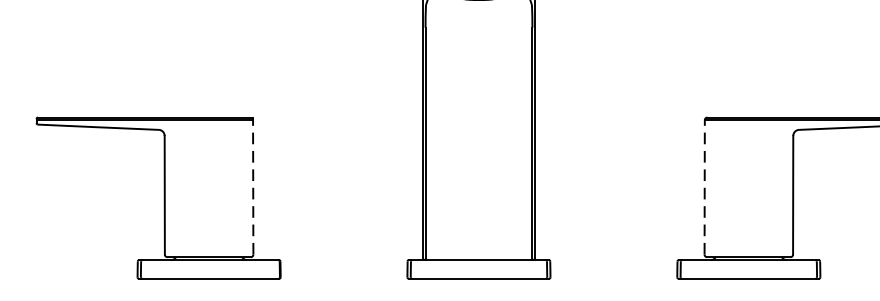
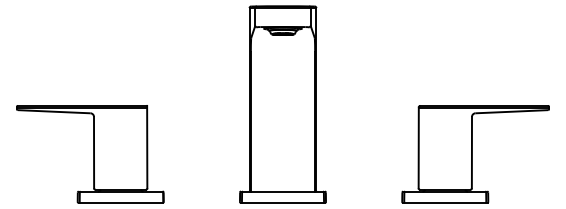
line: (253, 185) -> (147, 146), dashed -> solid
line: (704, 186) -> (418, 147), dashed -> solid

